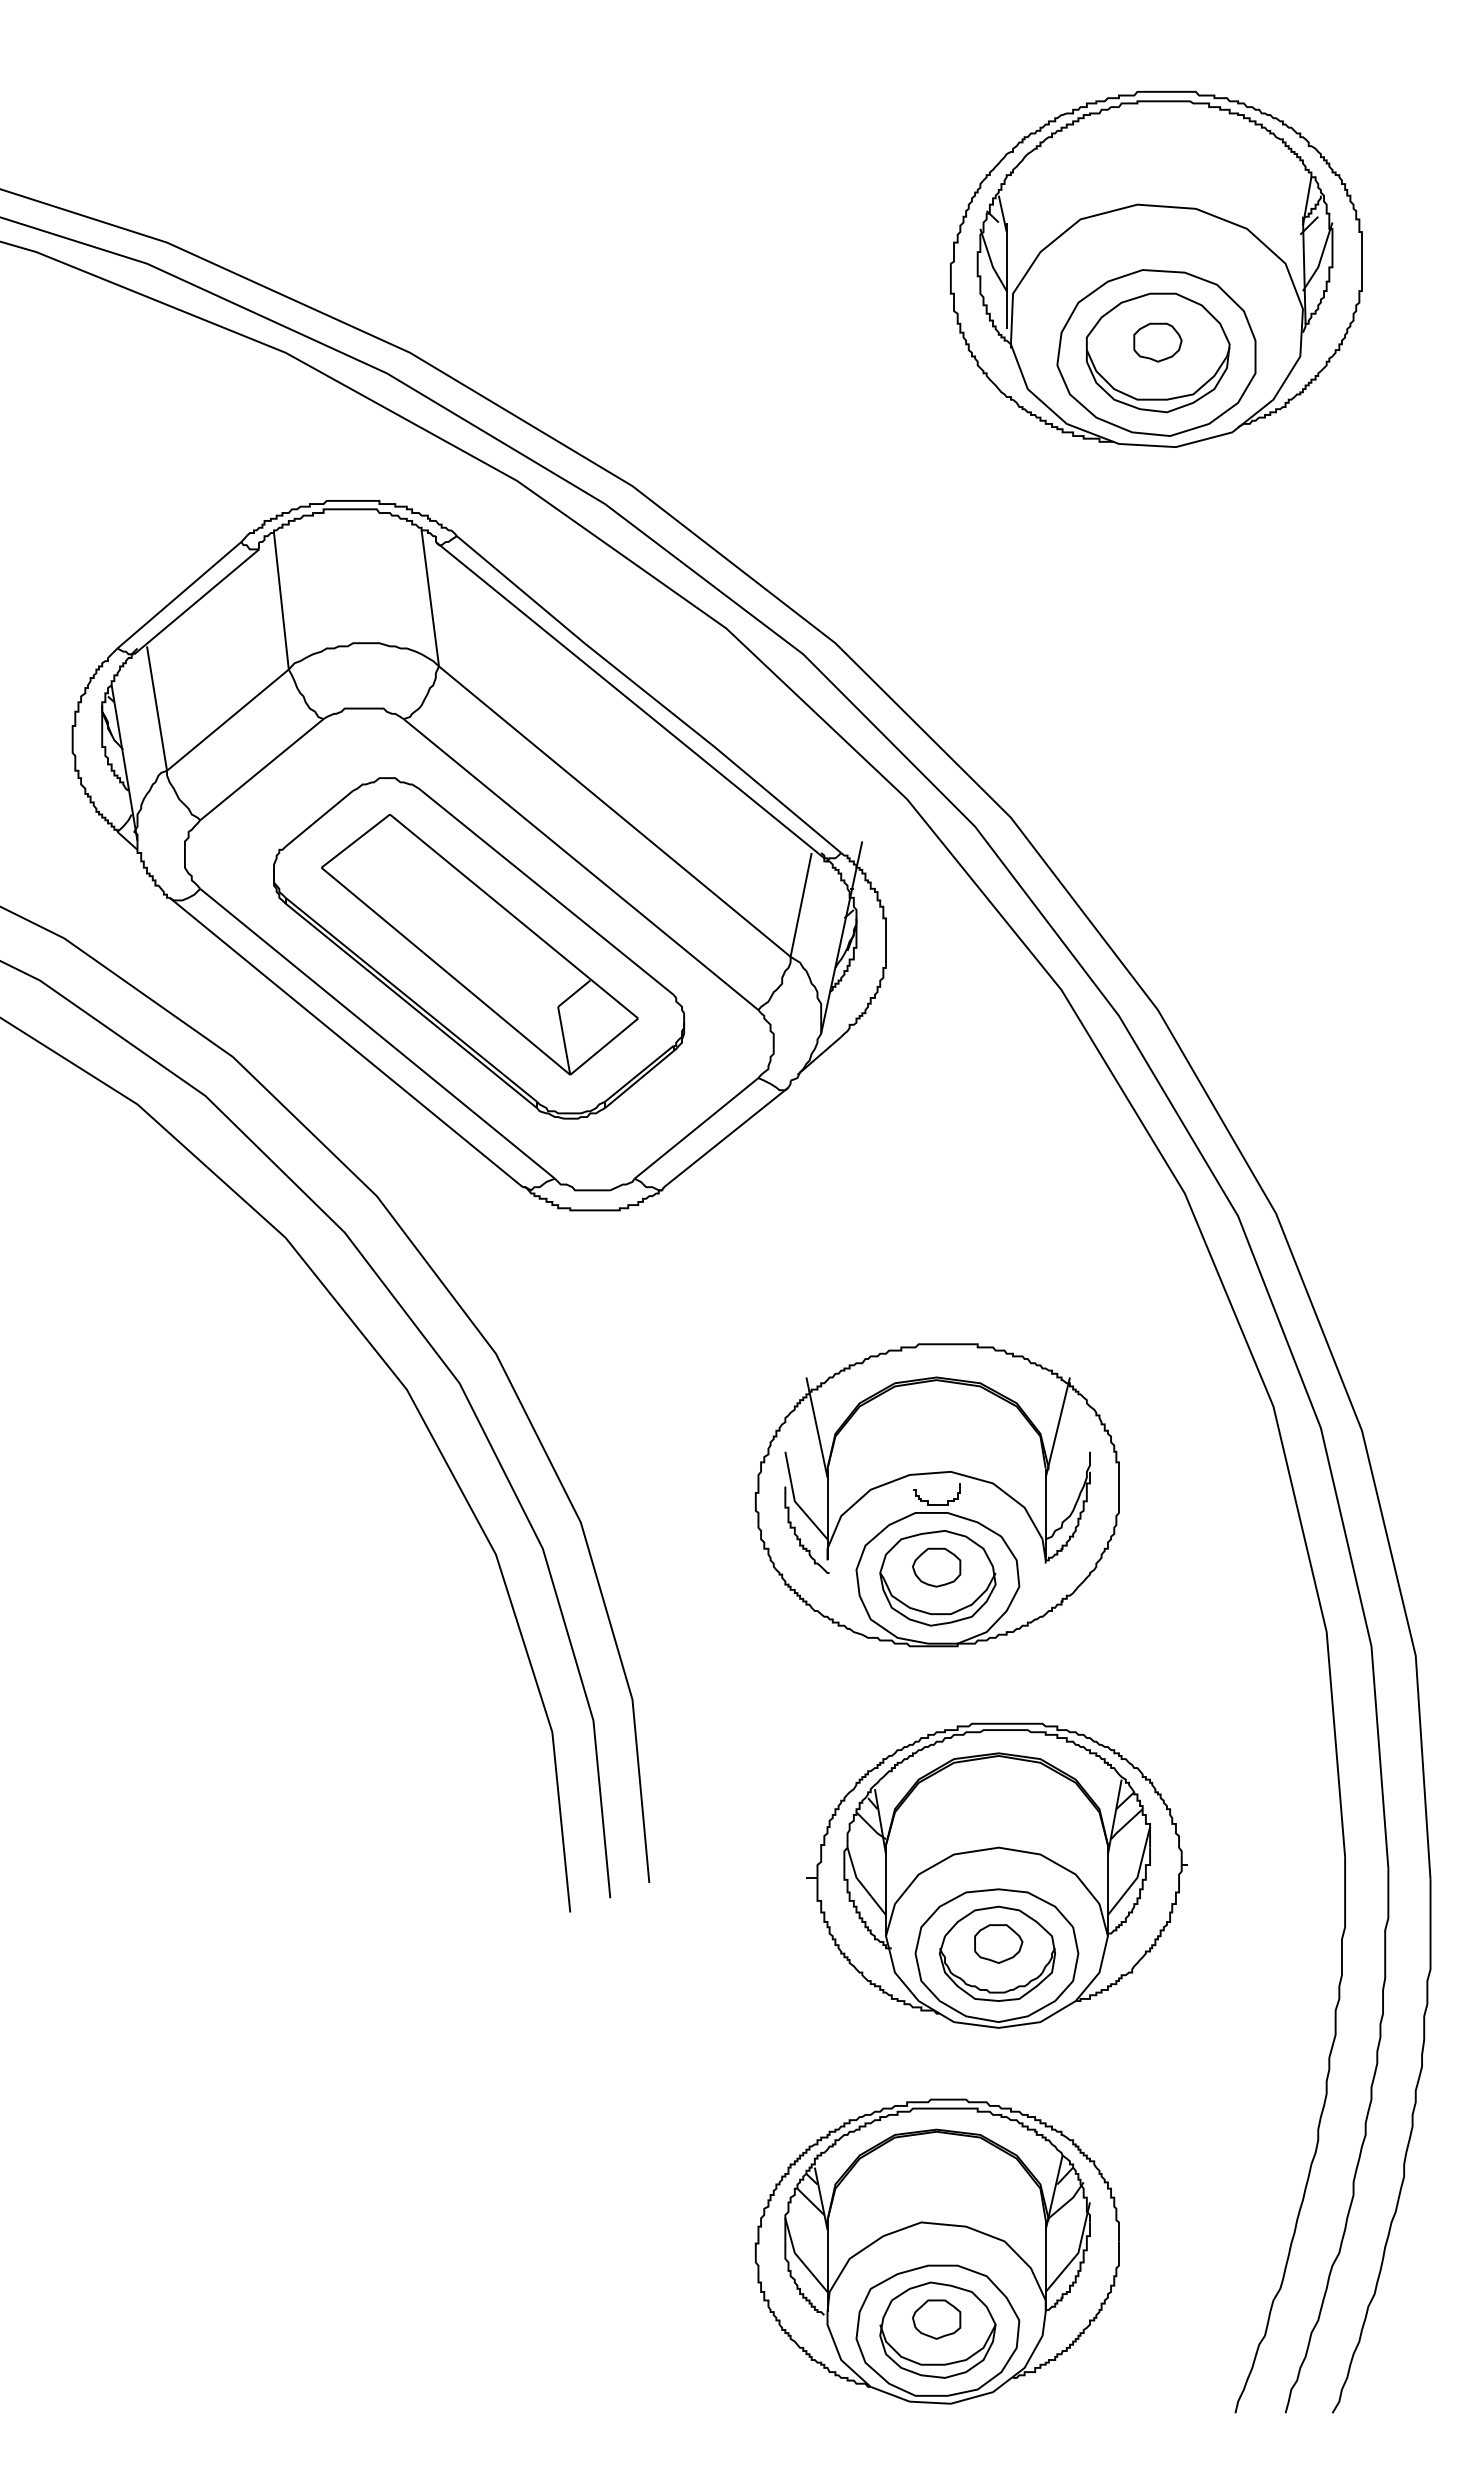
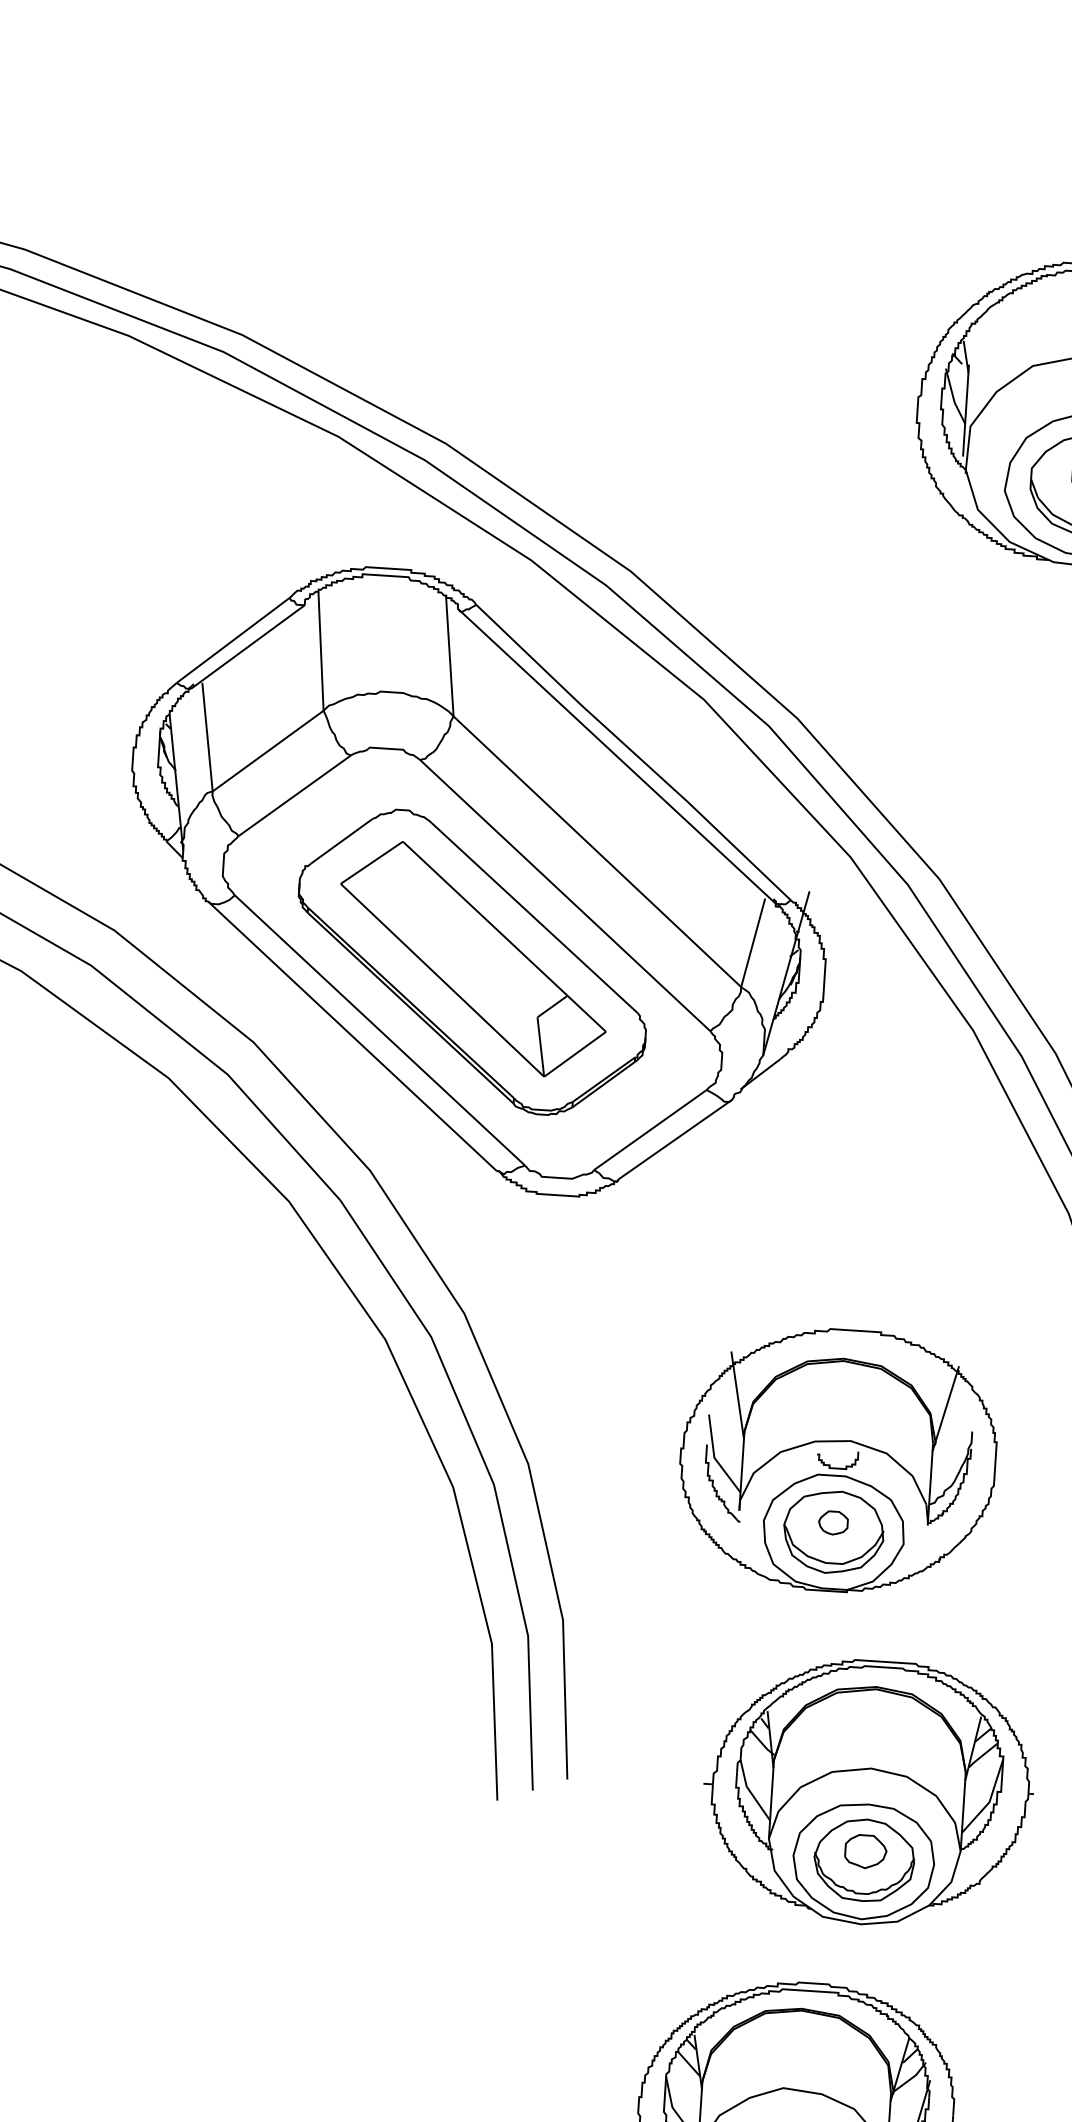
part: (936, 1567) -> (833, 1522), size x0.7

